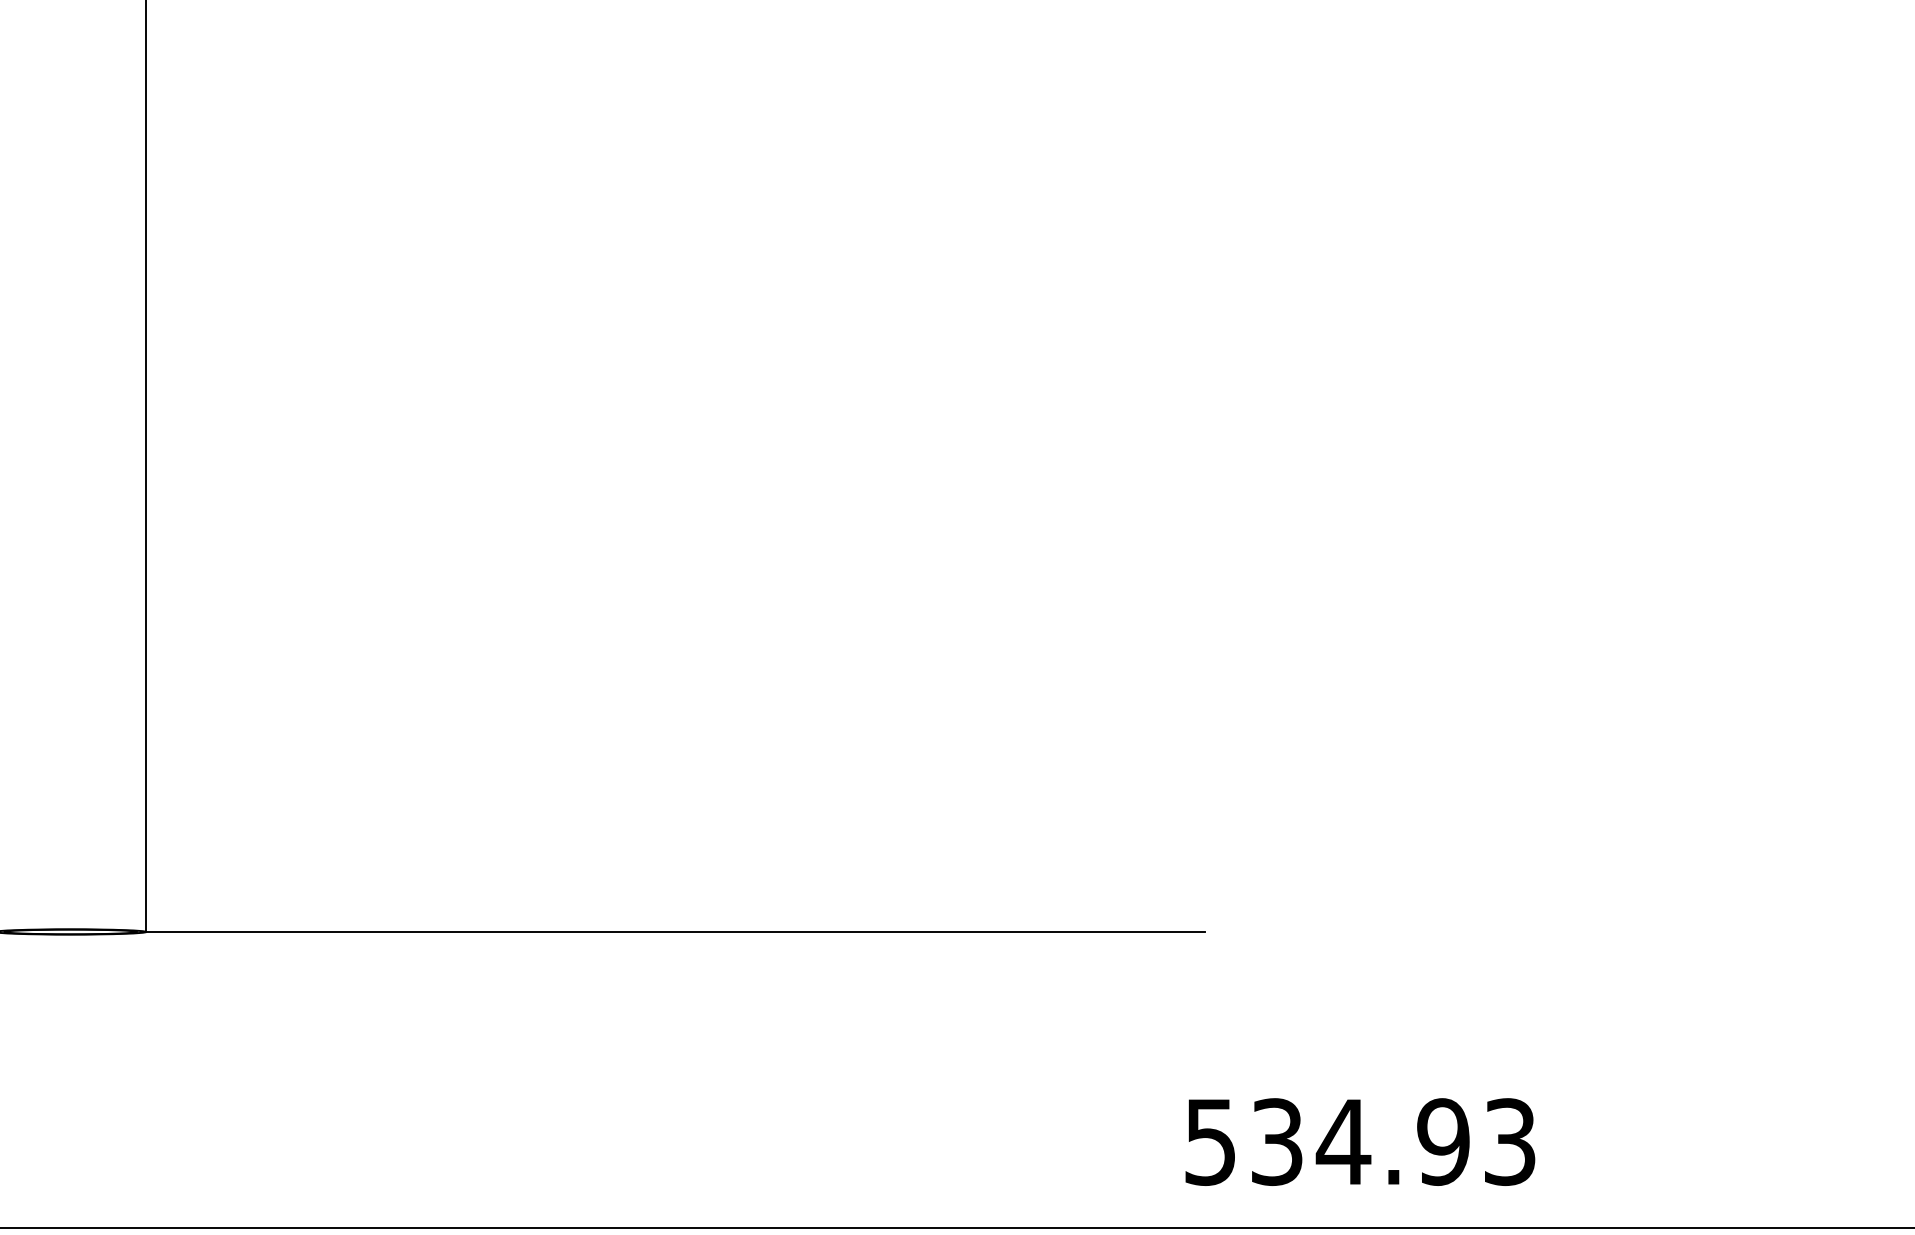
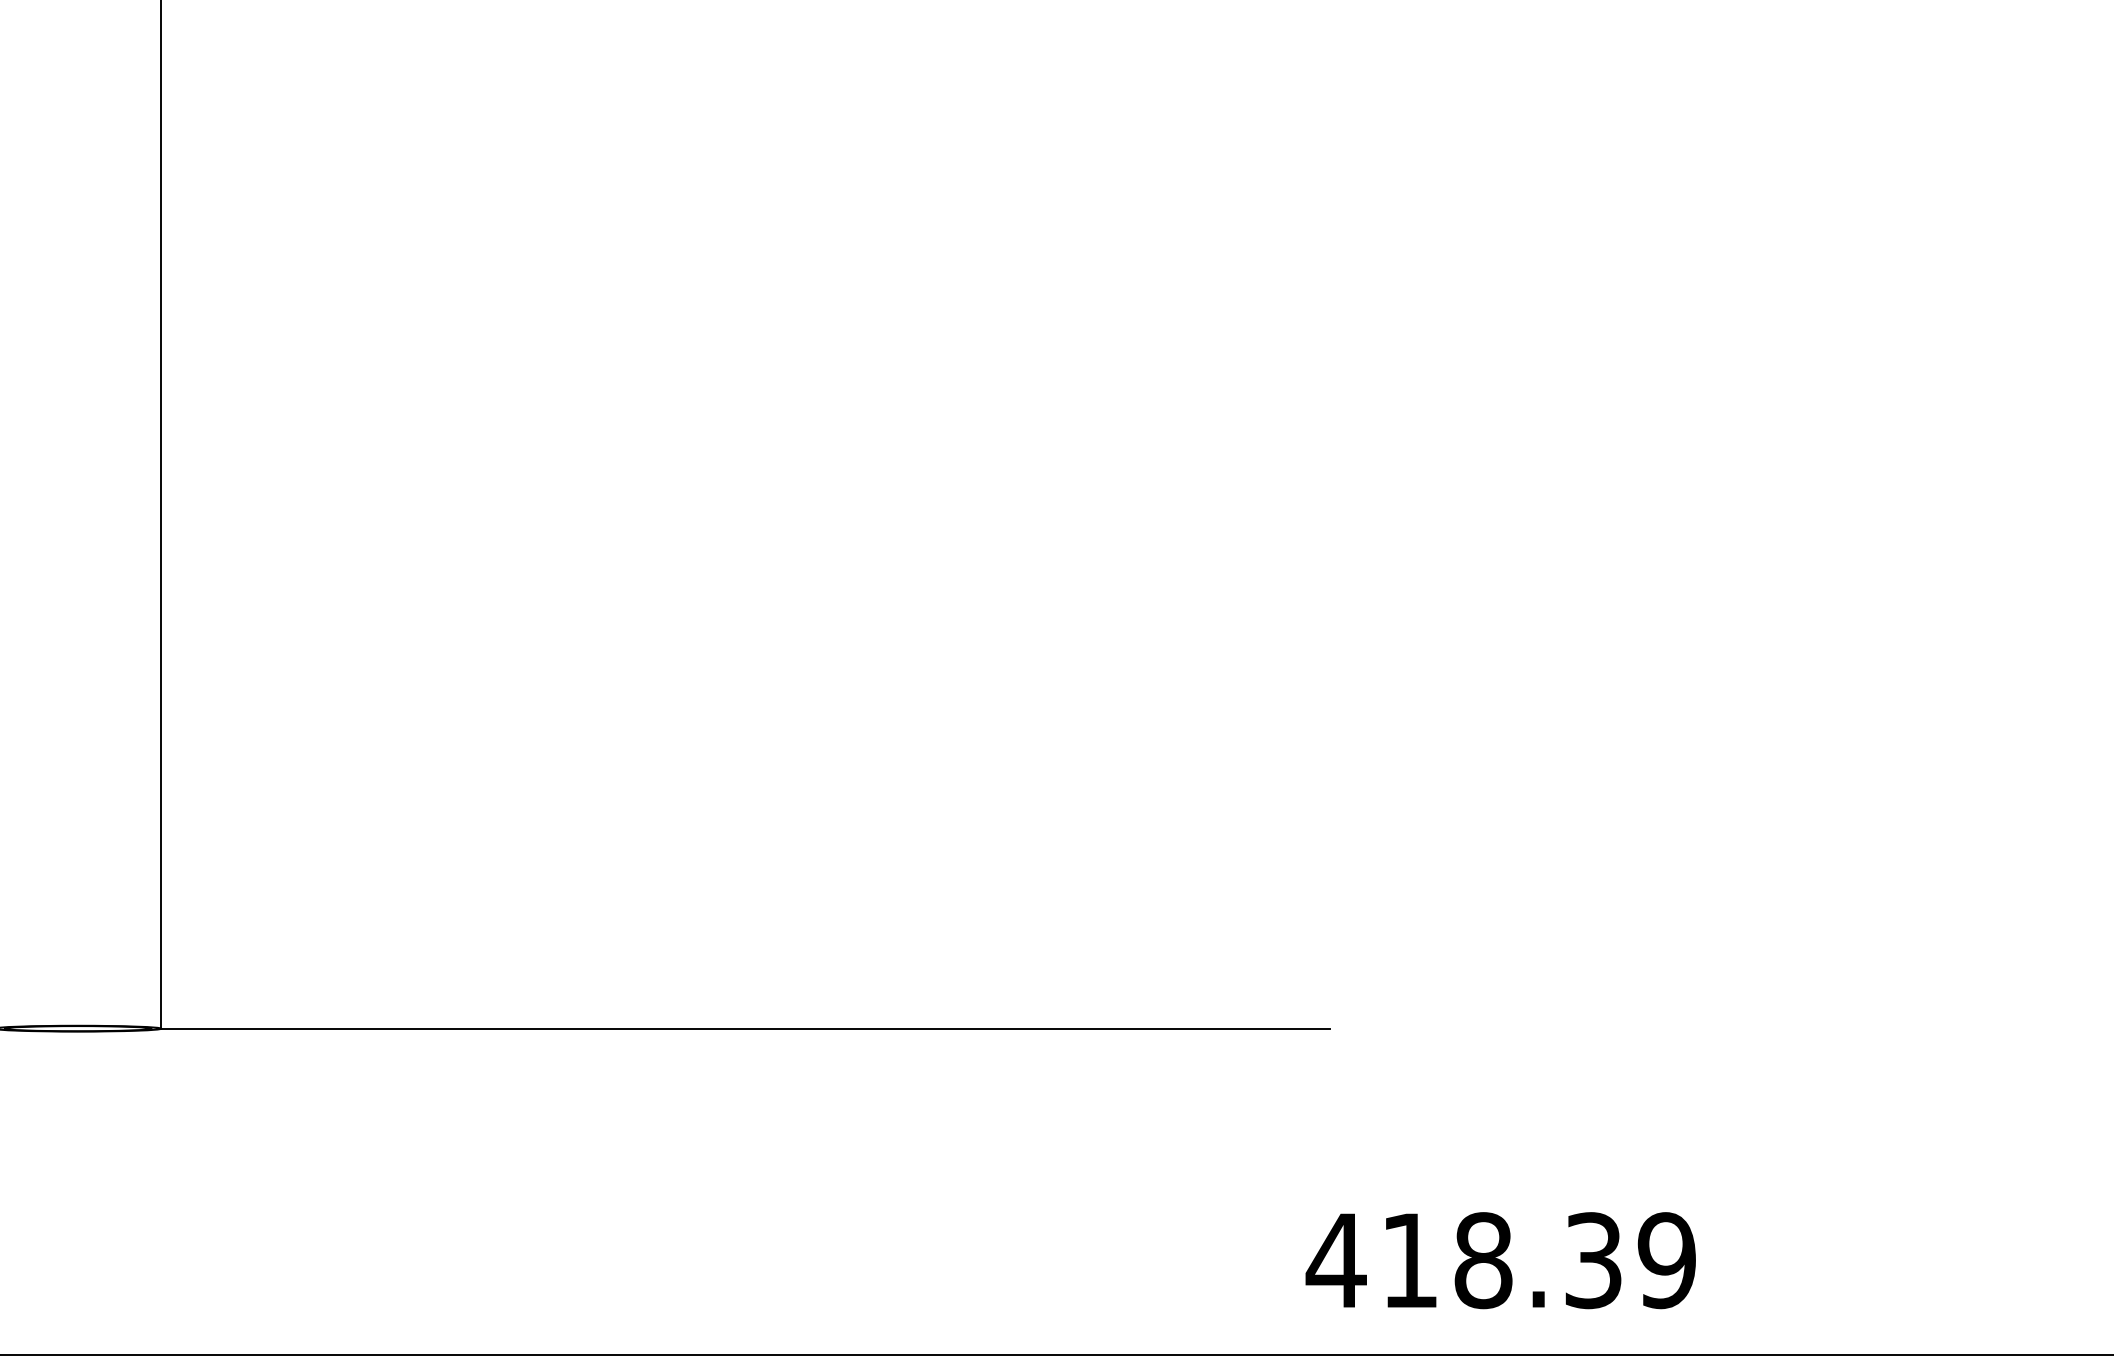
text: (1359, 1141) -> (1500, 1260), 534.93 -> 418.39

